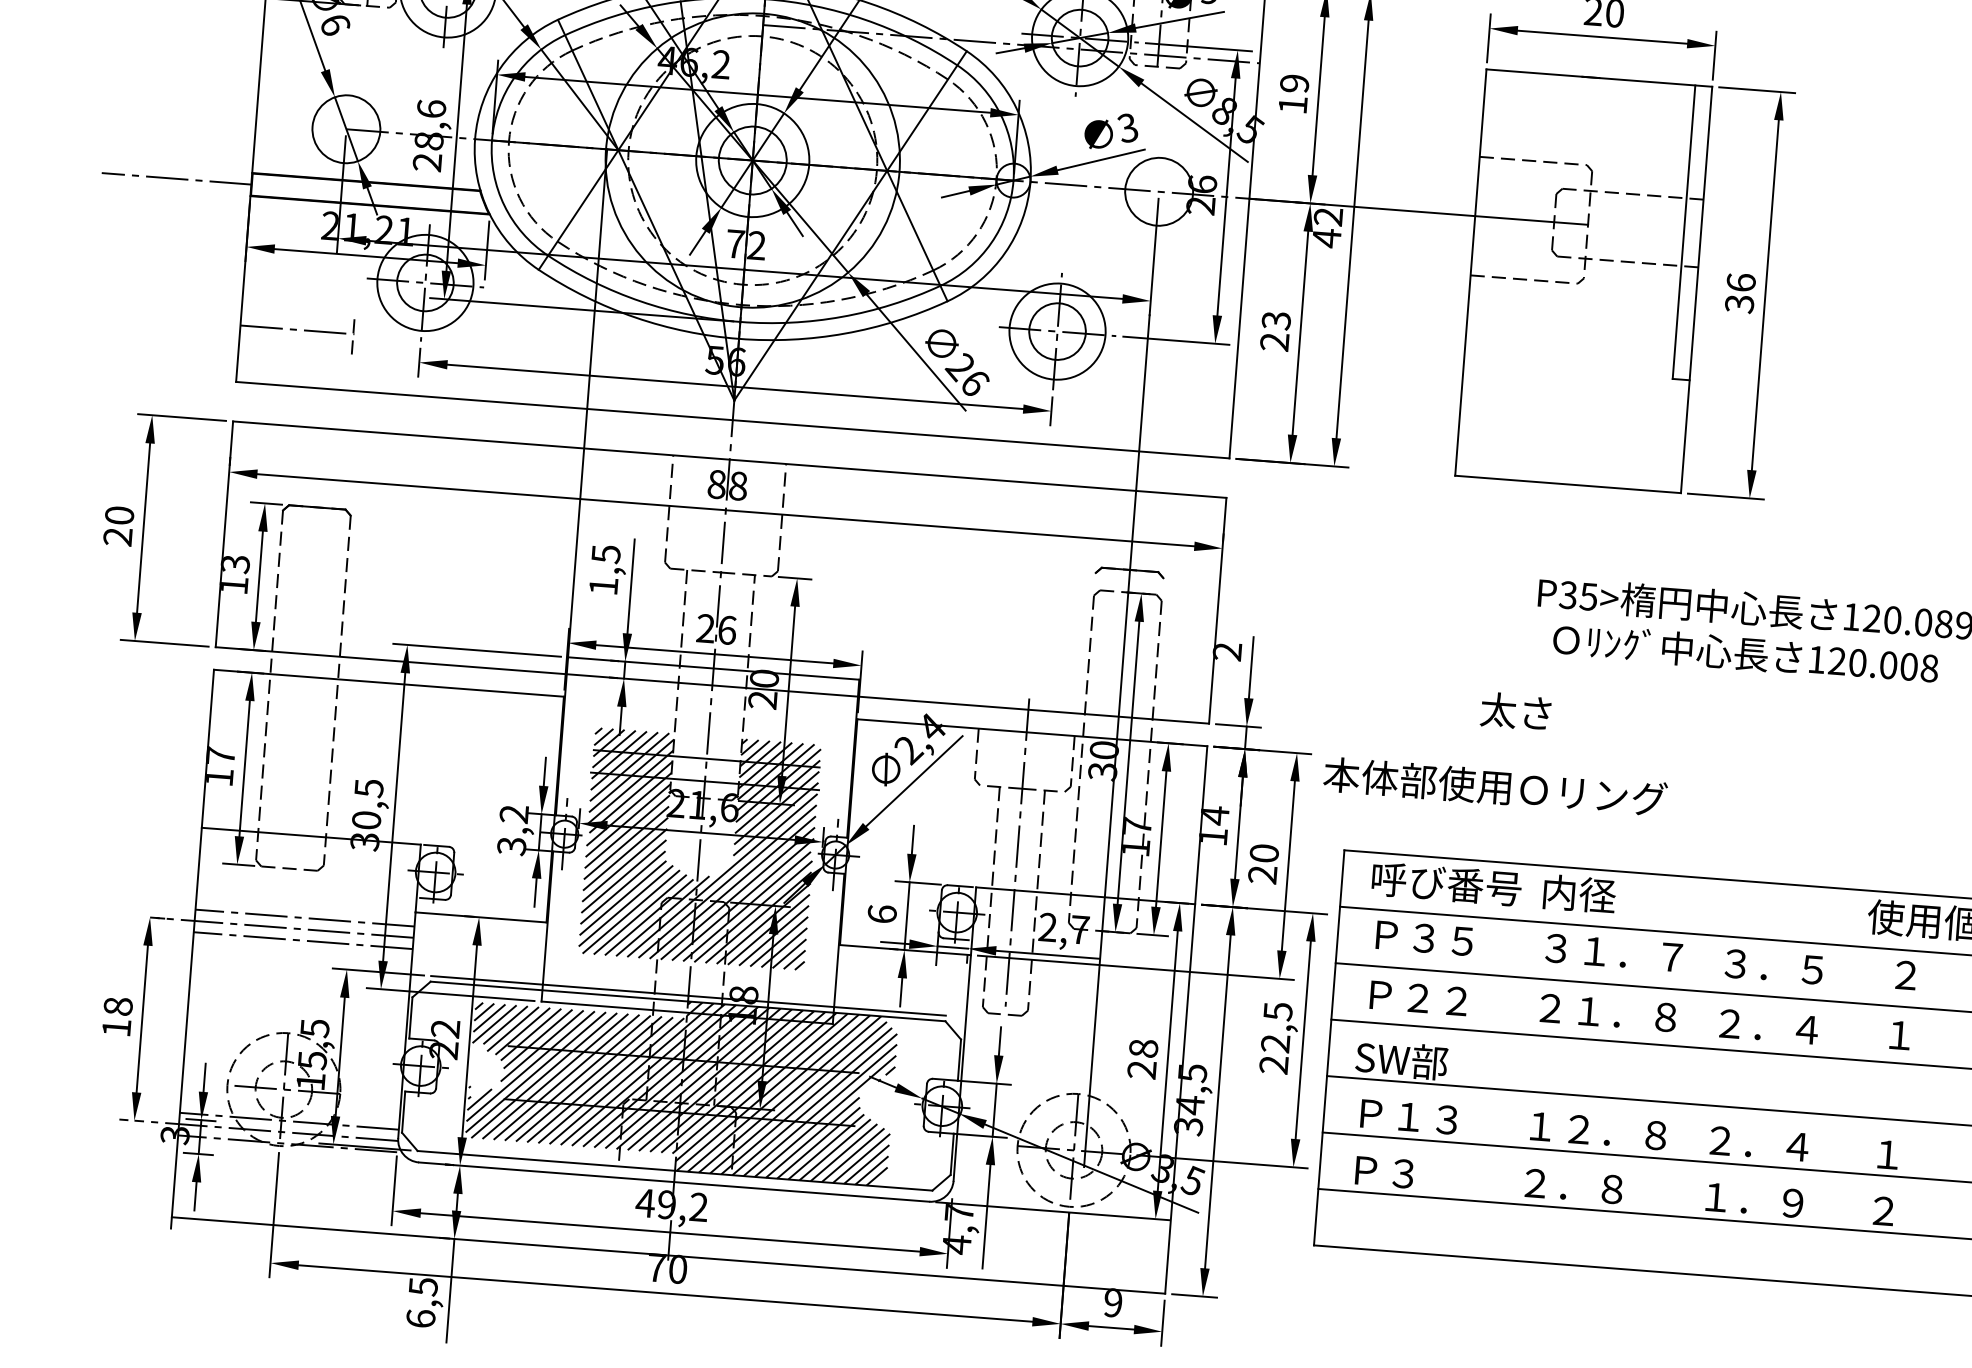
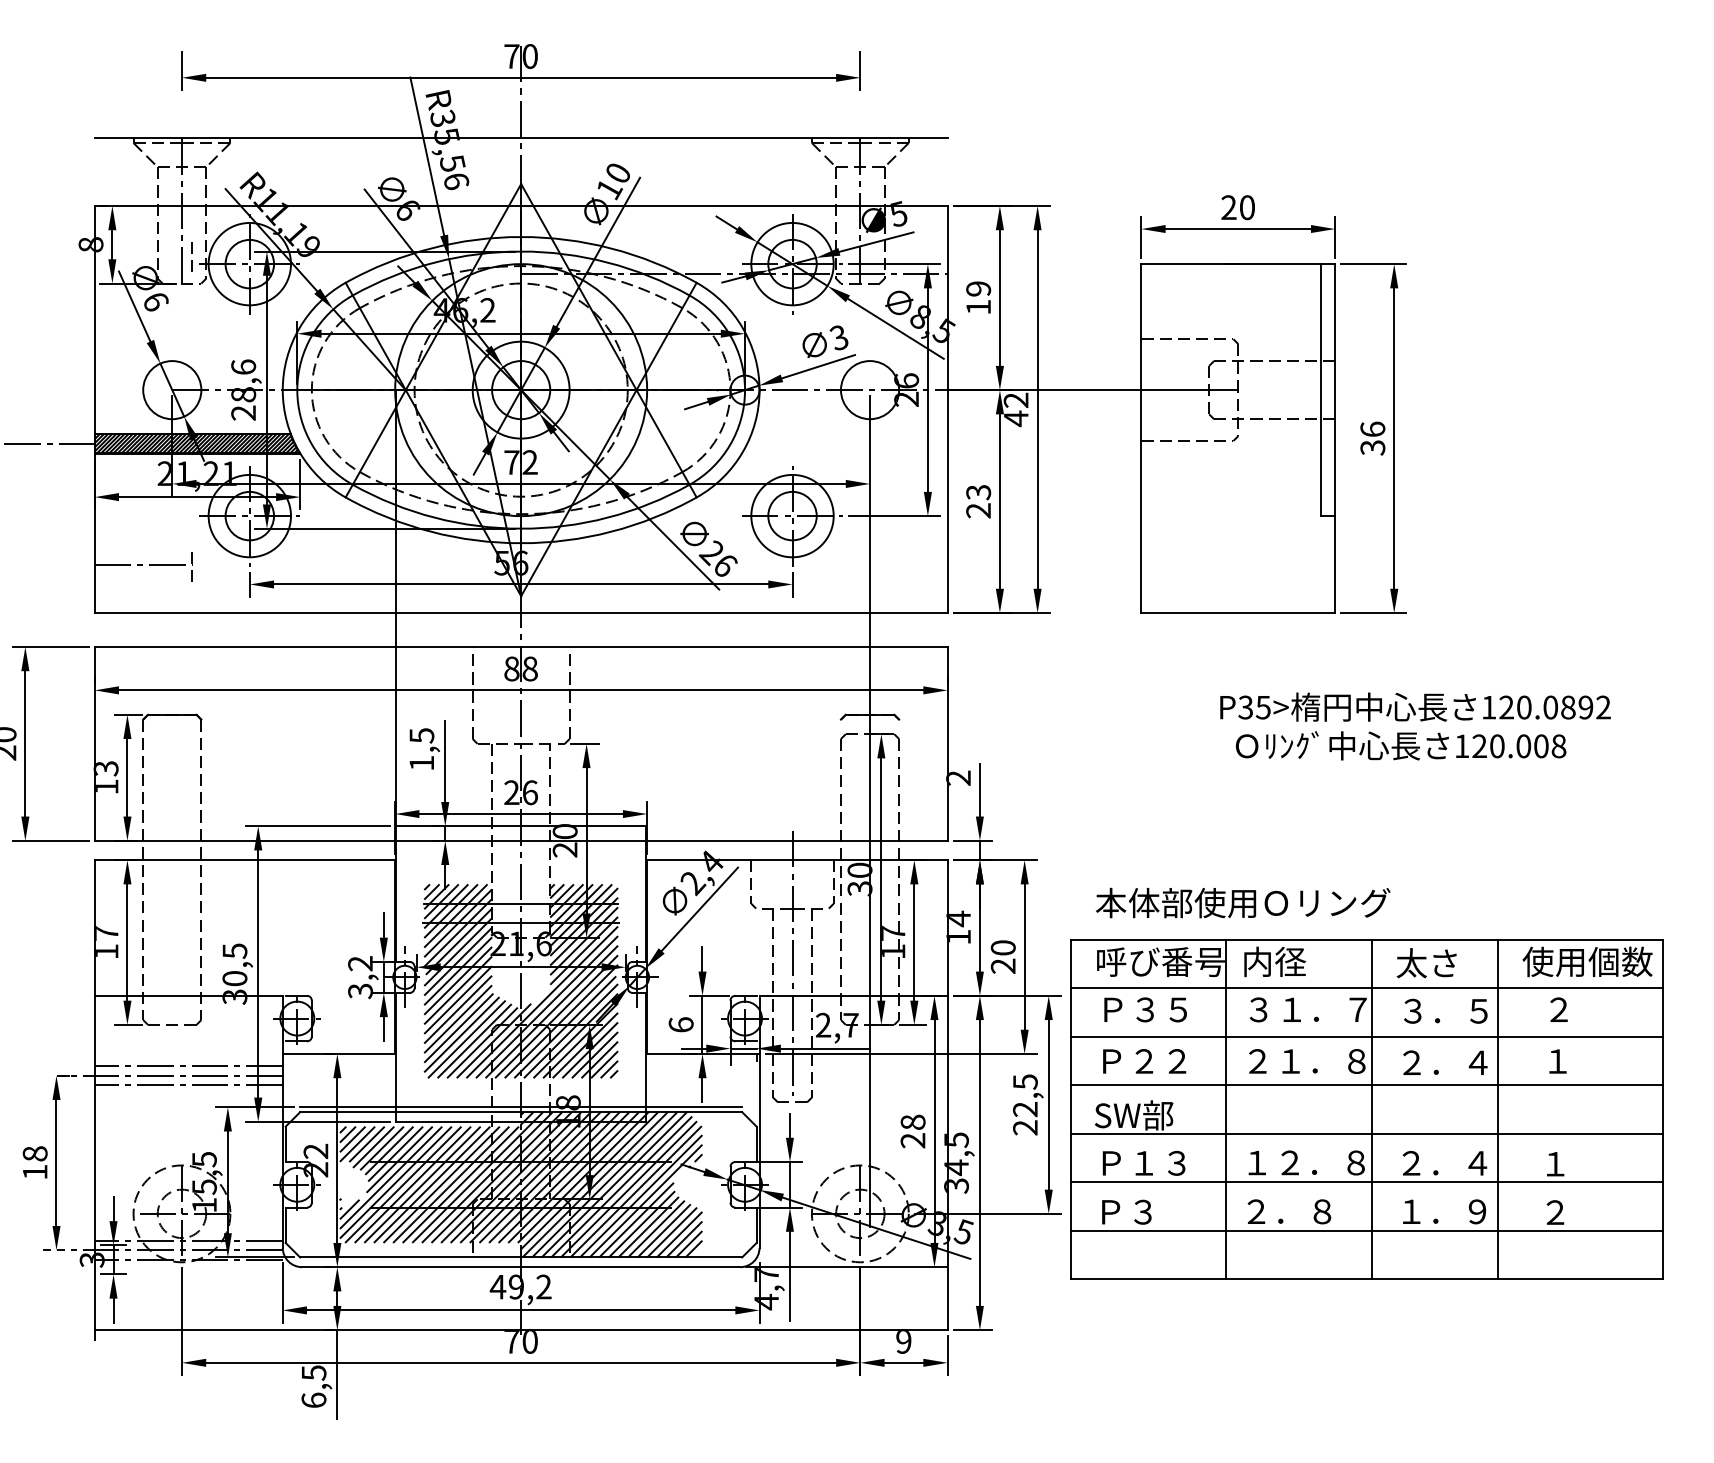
hatch: (370, 193) -> (197, 443), added
text: (1515, 711) -> (1426, 963), moved
text: (1495, 786) -> (1243, 902), moved
line: (1509, 1061) -> (1226, 1109), added
line: (1678, 1074) -> (1371, 1109), added
line: (1825, 1085) -> (1497, 1109), added

